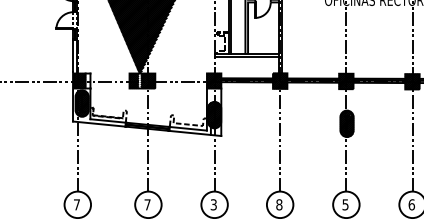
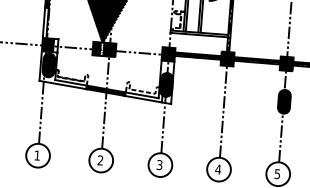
text: (76, 204) -> (36, 155), 7 -> 1
text: (147, 204) -> (100, 160), 7 -> 2
text: (279, 204) -> (218, 169), 8 -> 4

